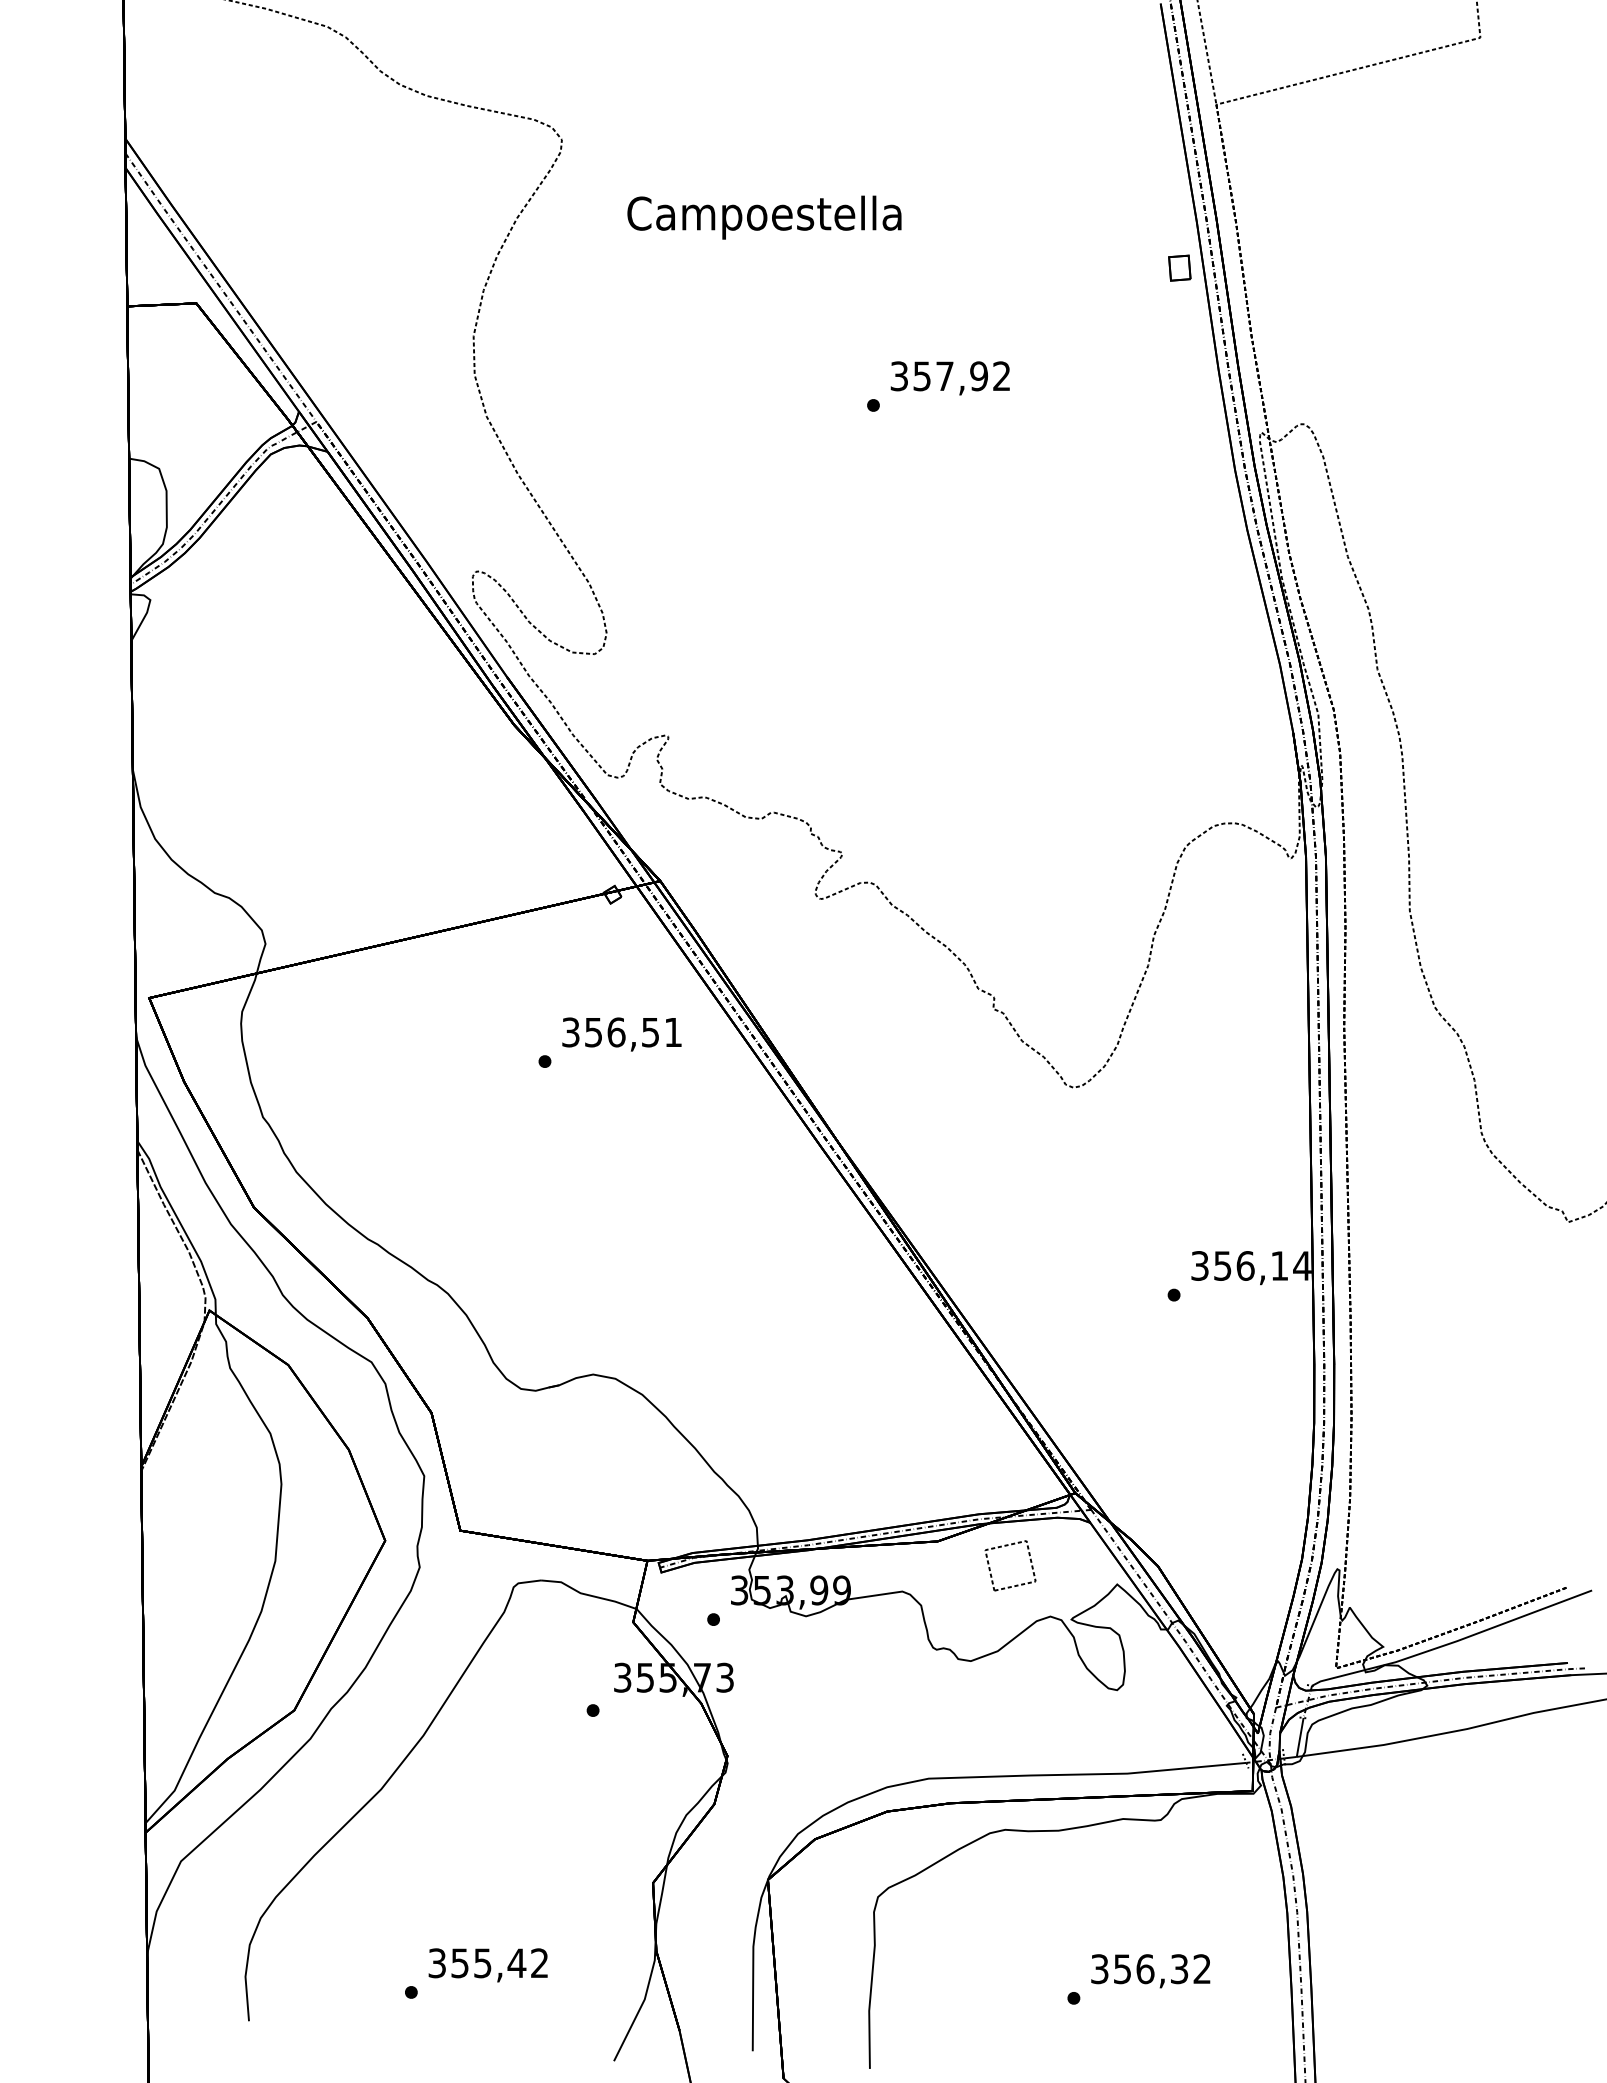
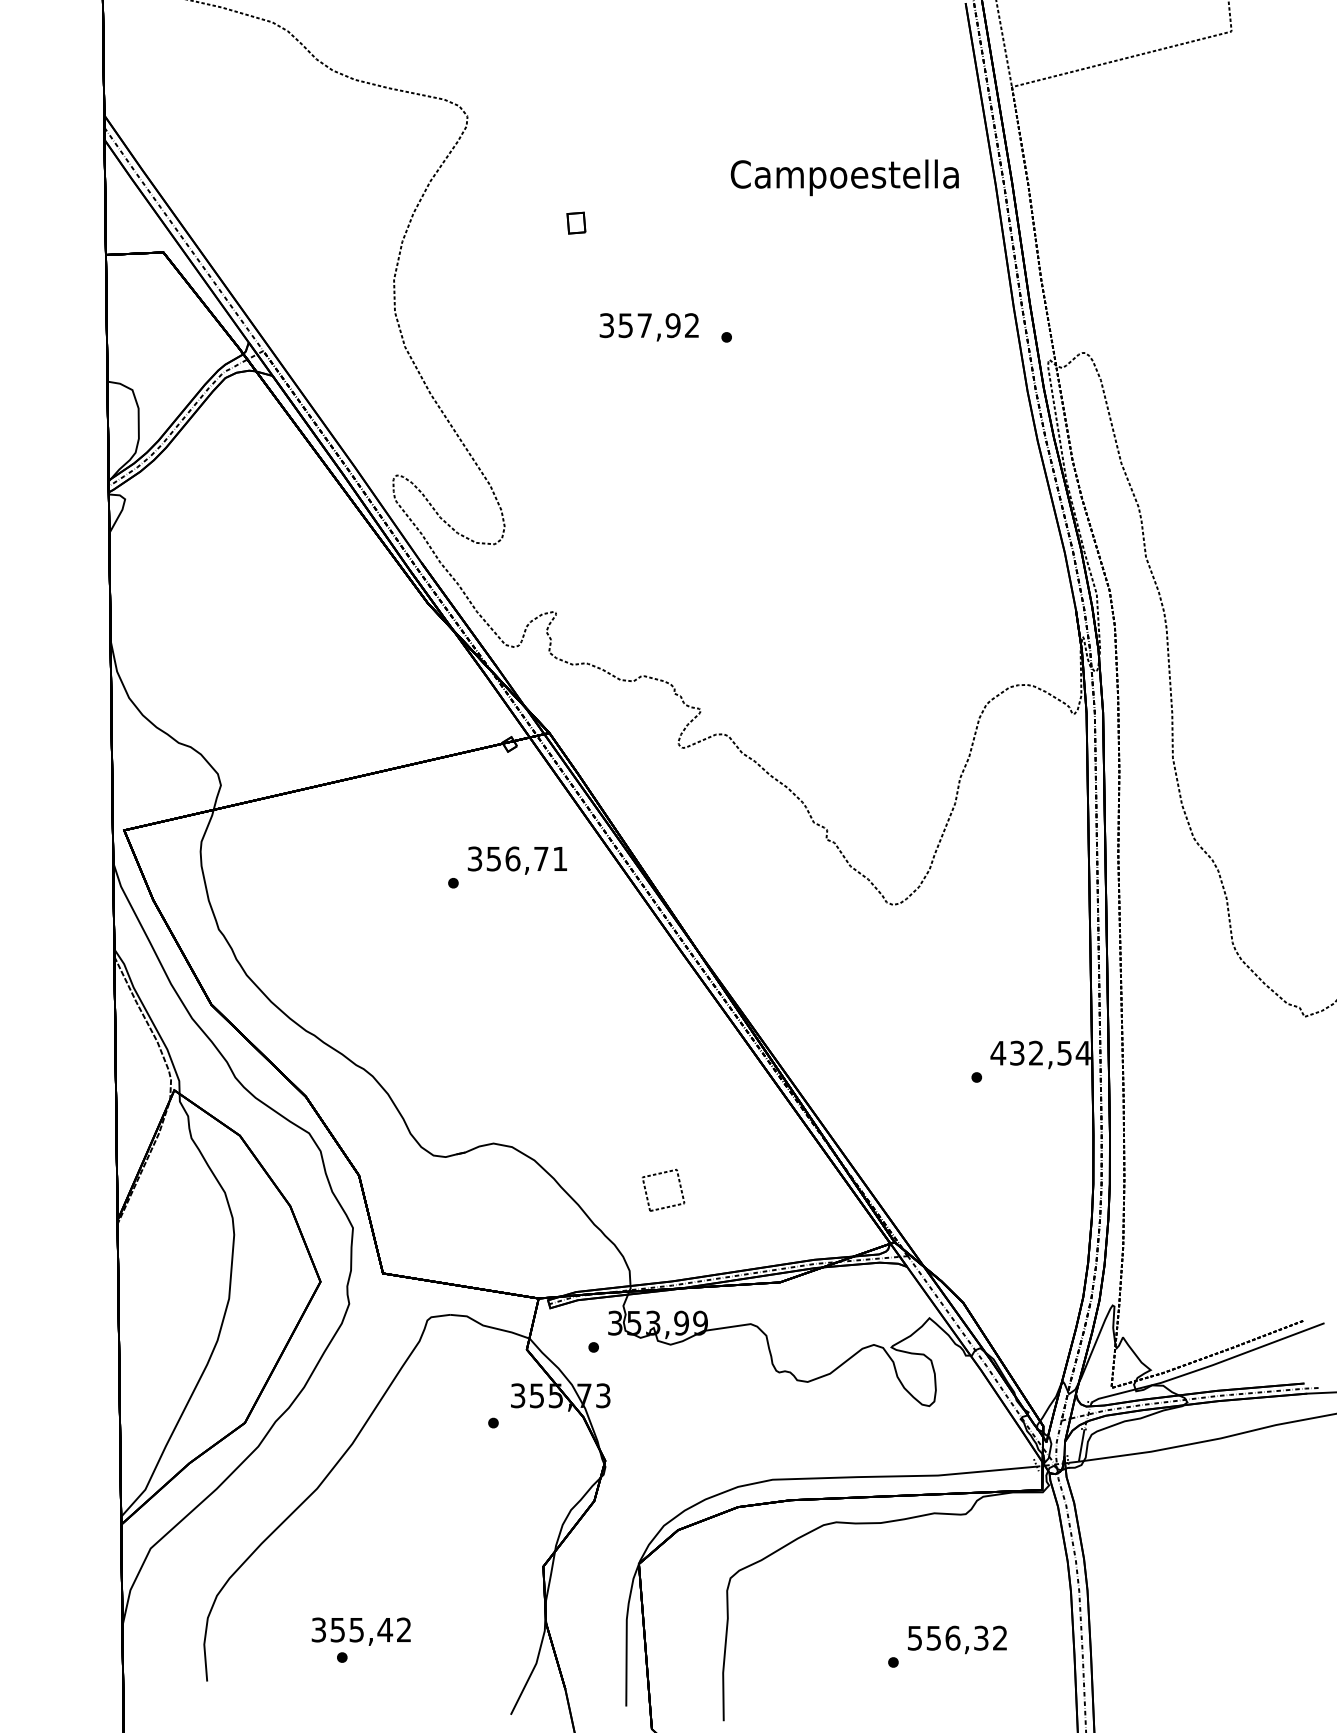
text: (764, 217) -> (844, 177), moved
part: (1179, 267) -> (576, 222), moved
text: (949, 378) -> (648, 327), moved
text: (650, 1032) -> (541, 859), 356,51 -> 356,71
text: (1238, 1265) -> (1030, 1052), 356,14 -> 432,54
part: (1007, 1546) -> (661, 1174), moved
text: (487, 1965) -> (360, 1631), moved
text: (1100, 1968) -> (915, 1637), 356,32 -> 556,32

